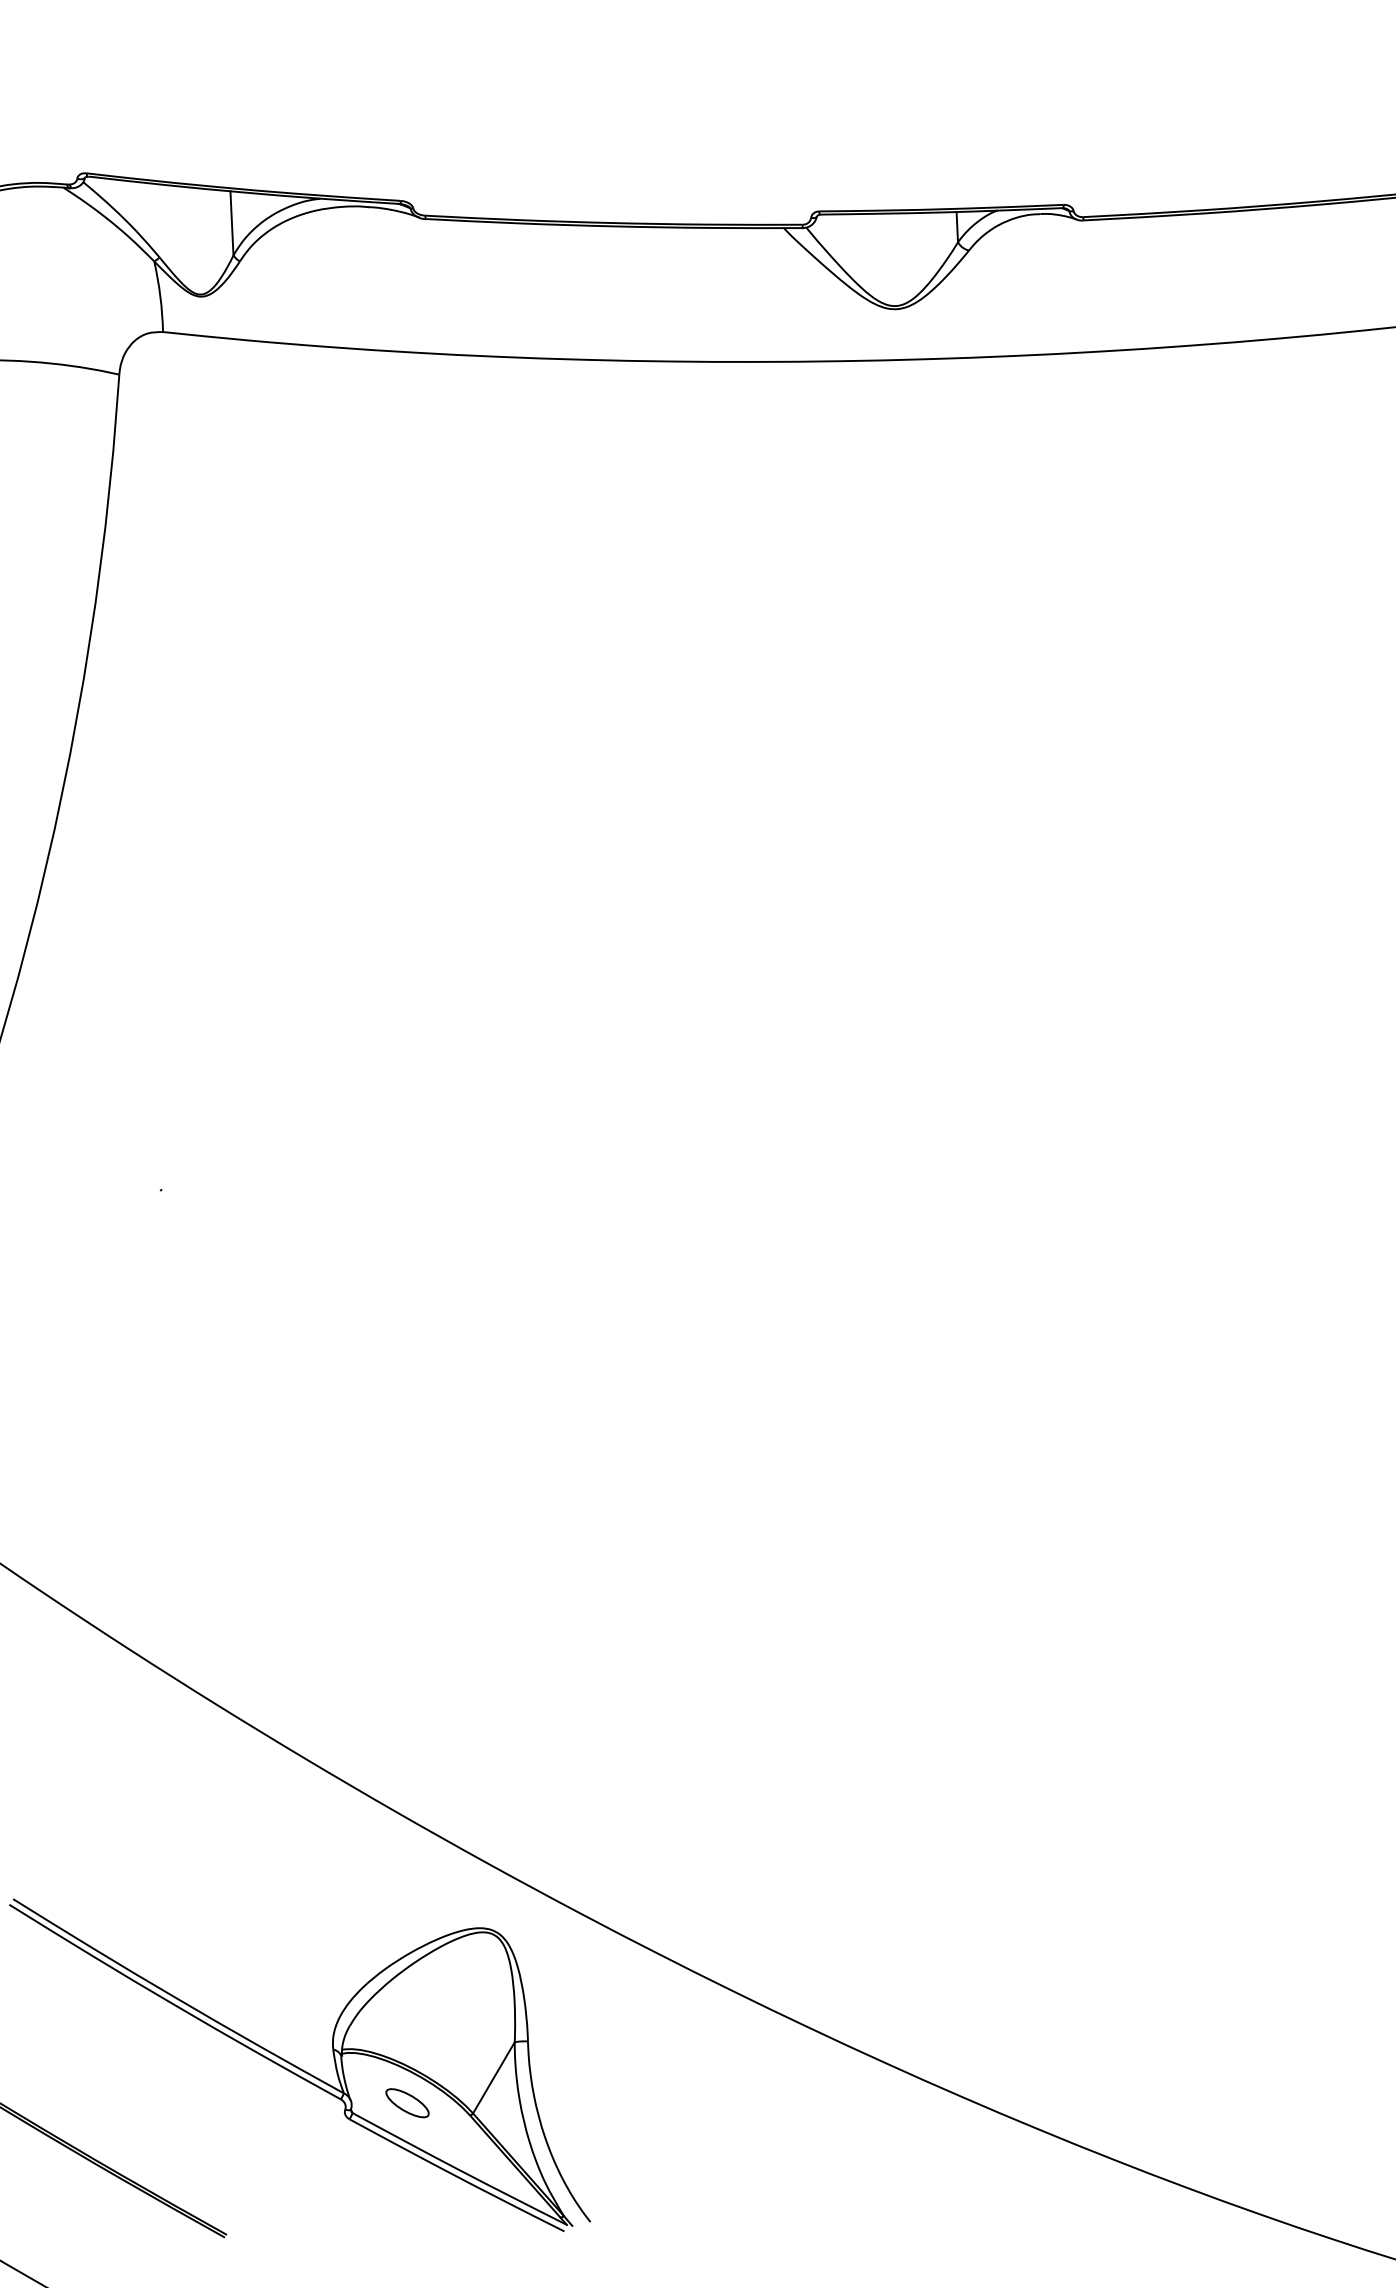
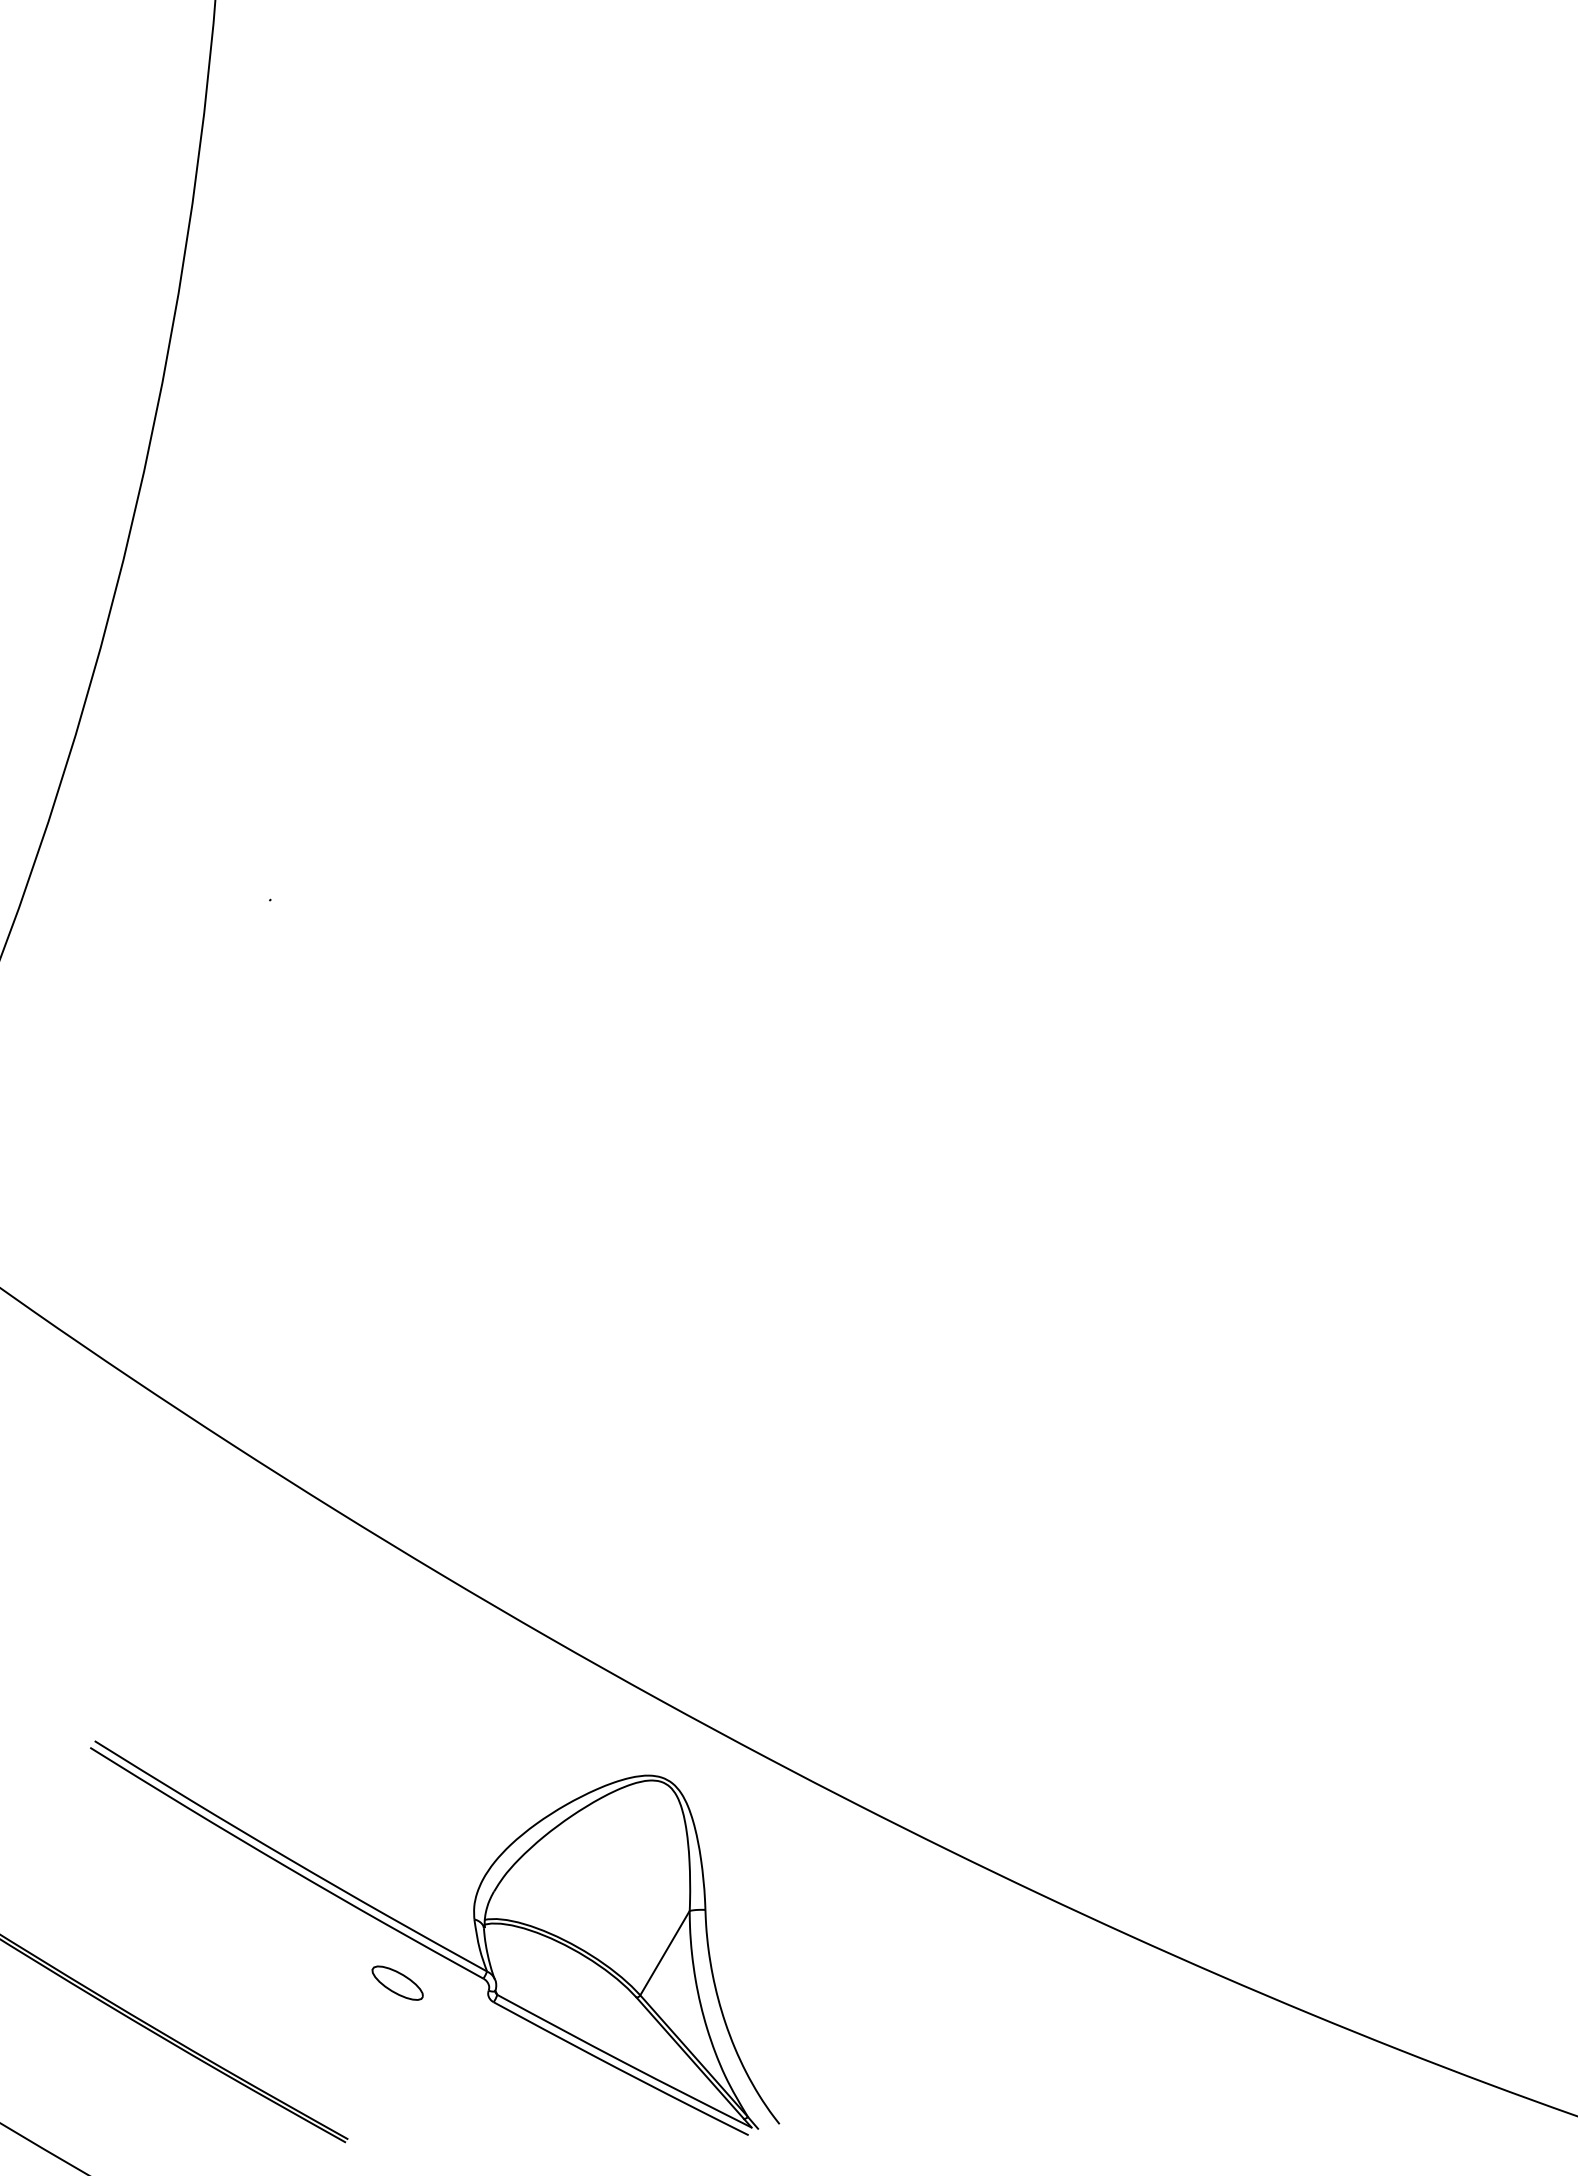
part: (407, 2103) -> (397, 1983), moved

